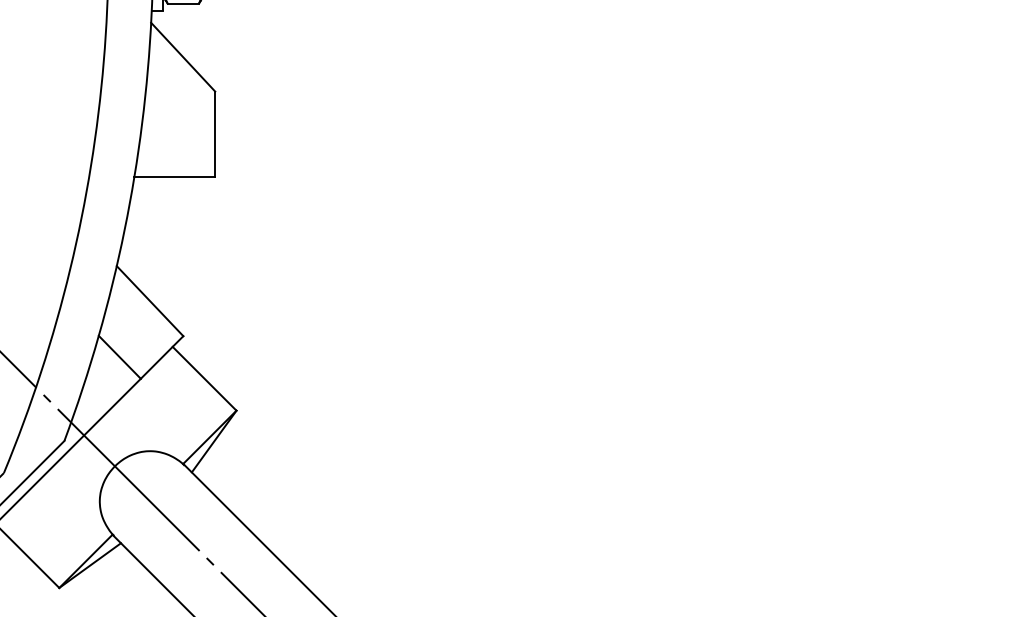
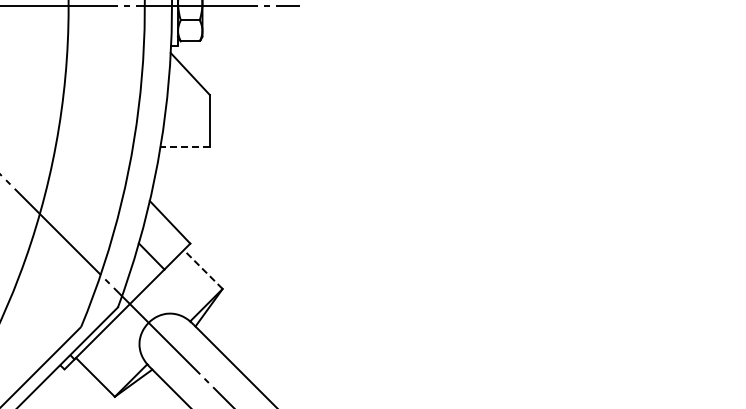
line: (175, 176) -> (185, 146), solid -> dashed
line: (203, 378) -> (202, 269), solid -> dashed

